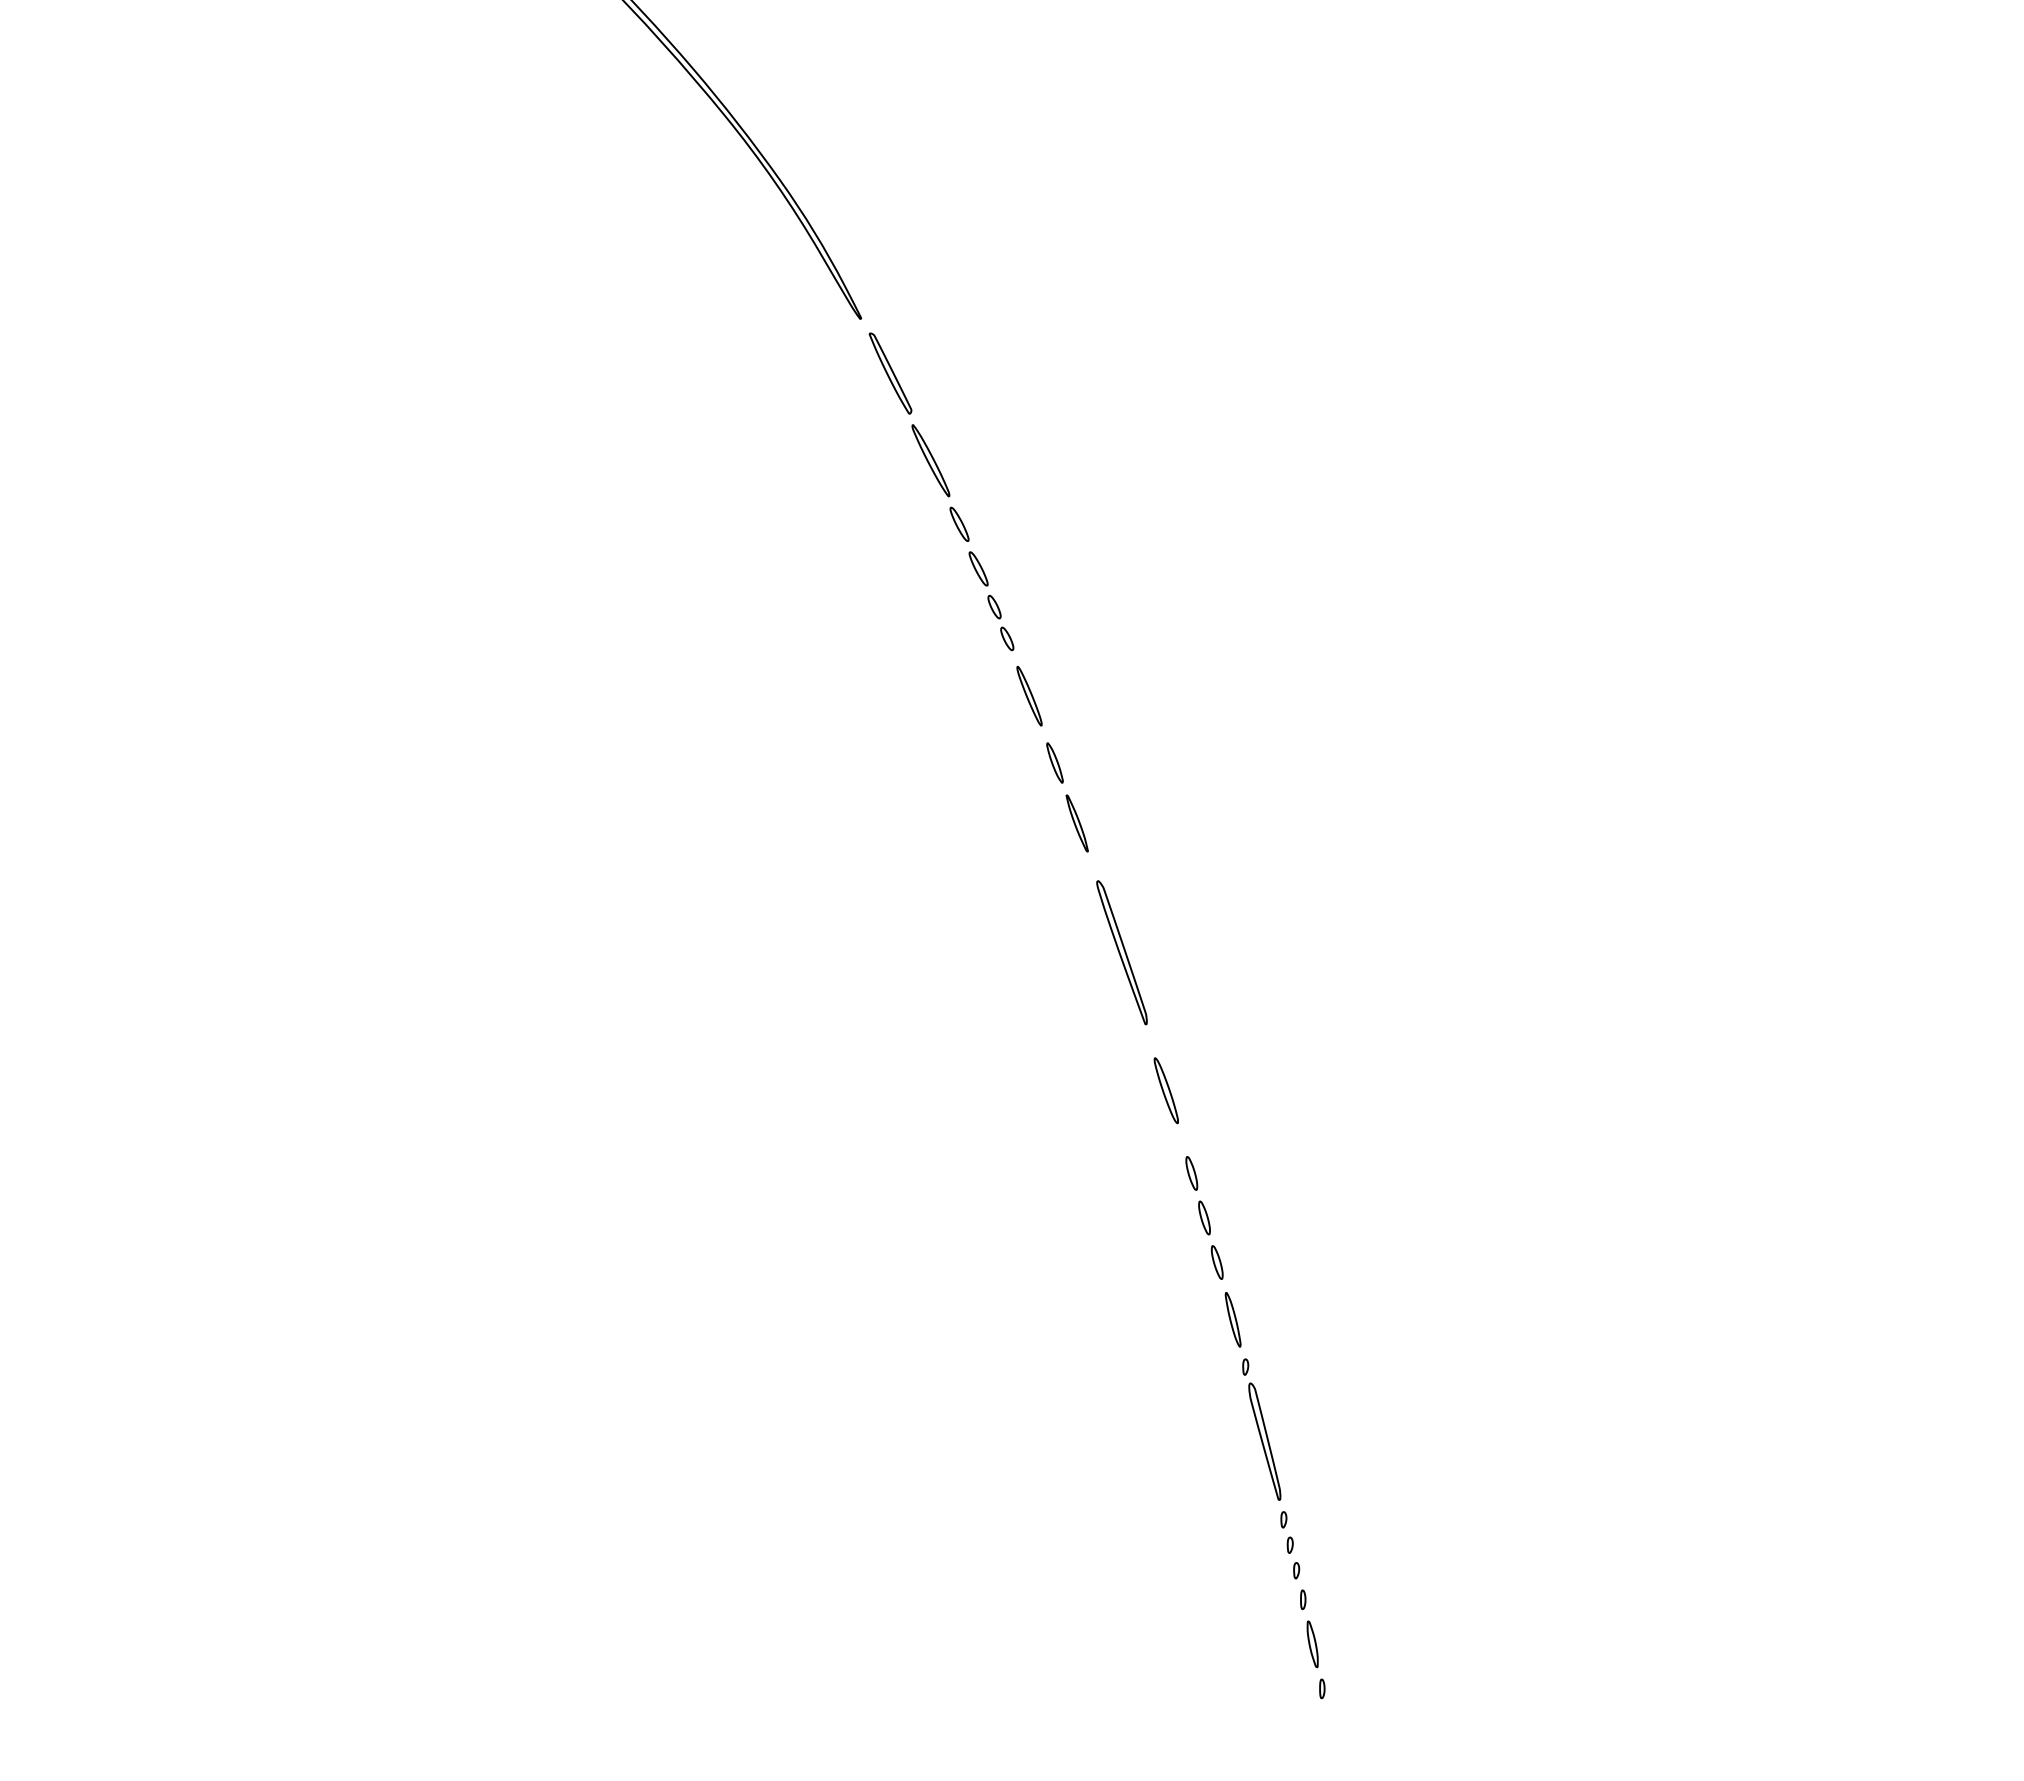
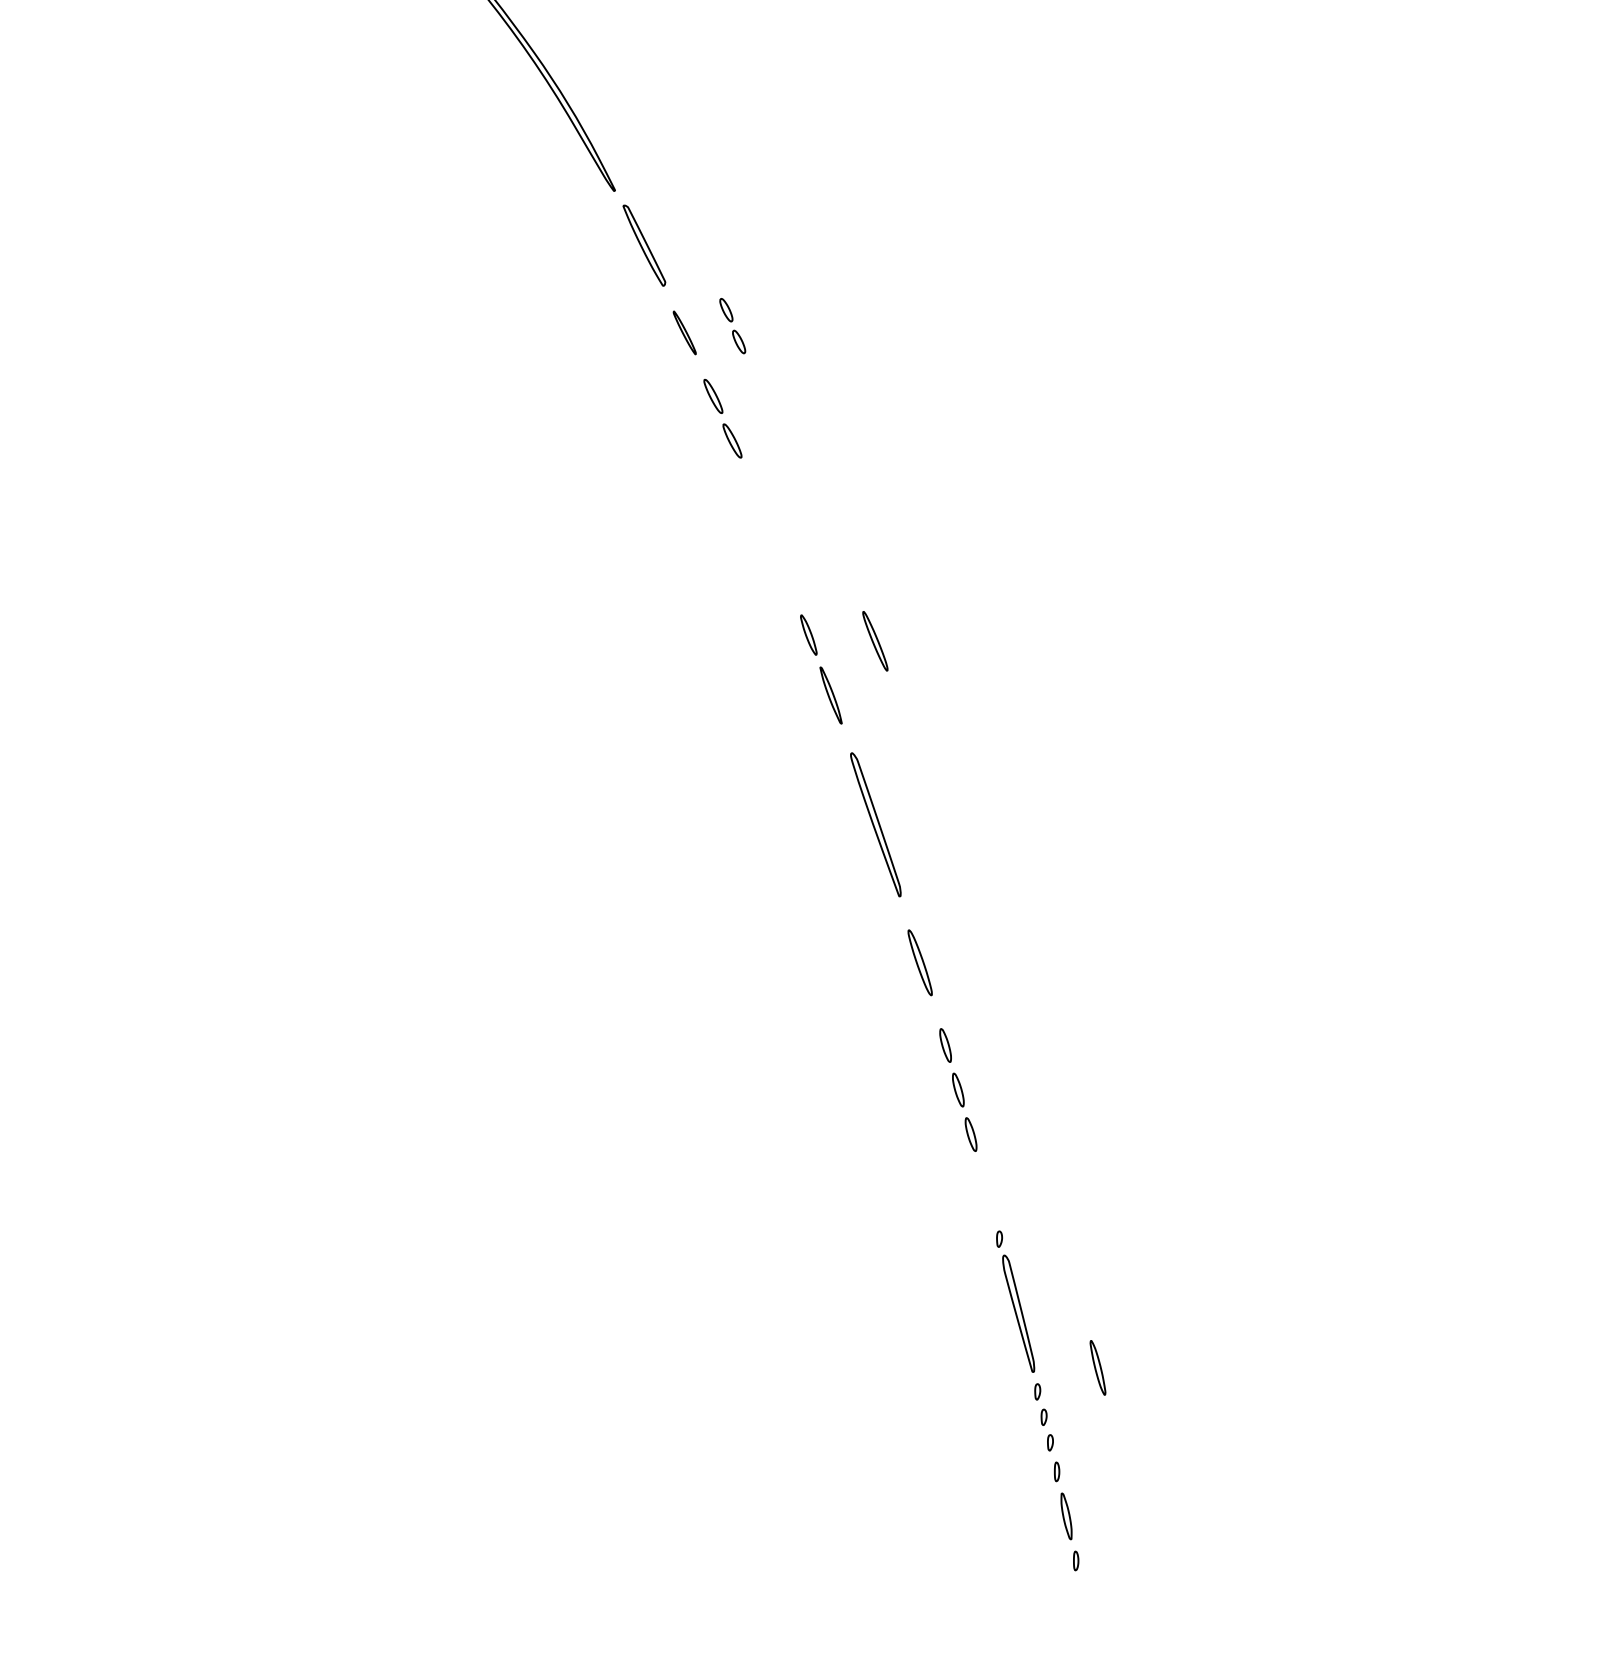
part: (930, 460) -> (684, 332), size x0.6
part: (1000, 622) -> (732, 325), moved
part: (1029, 696) -> (875, 641), moved
part: (1232, 1319) -> (1097, 1367), moved

